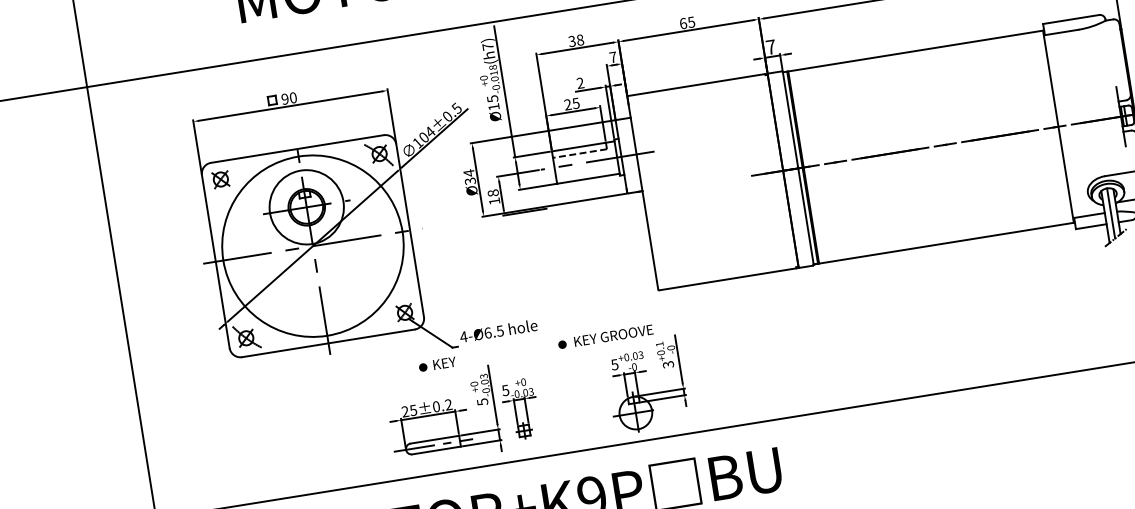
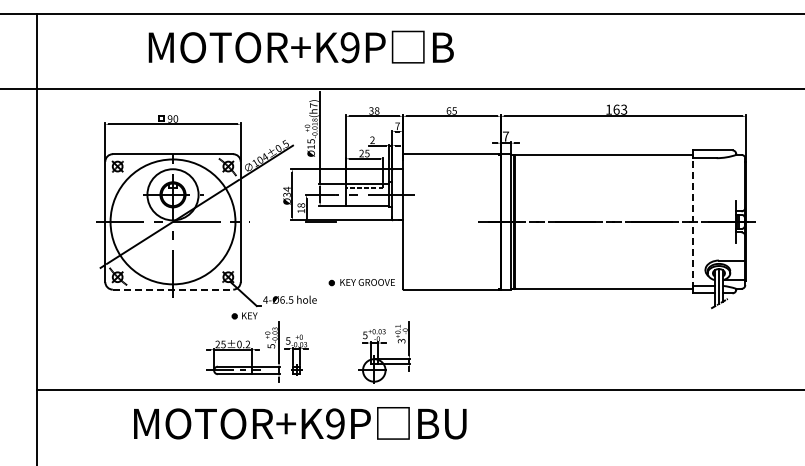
line: (1058, 126) -> (692, 221), solid -> dashed
part: (604, 337) -> (361, 282), moved
line: (329, 343) -> (173, 289), solid -> dashed

